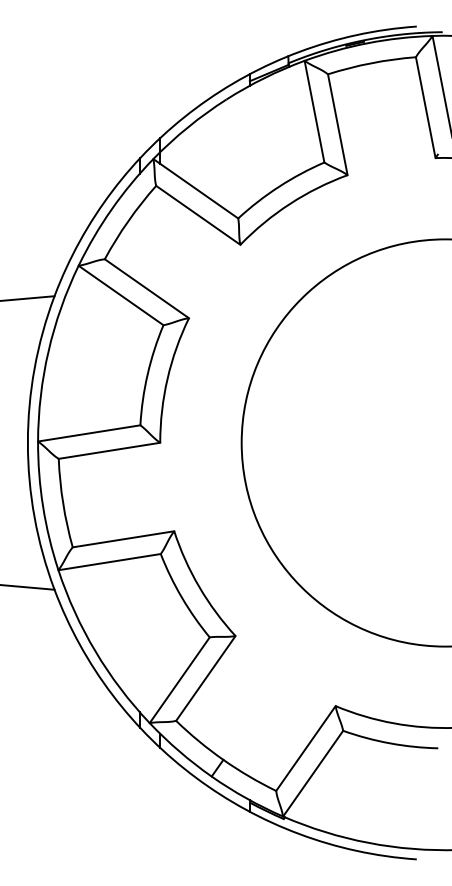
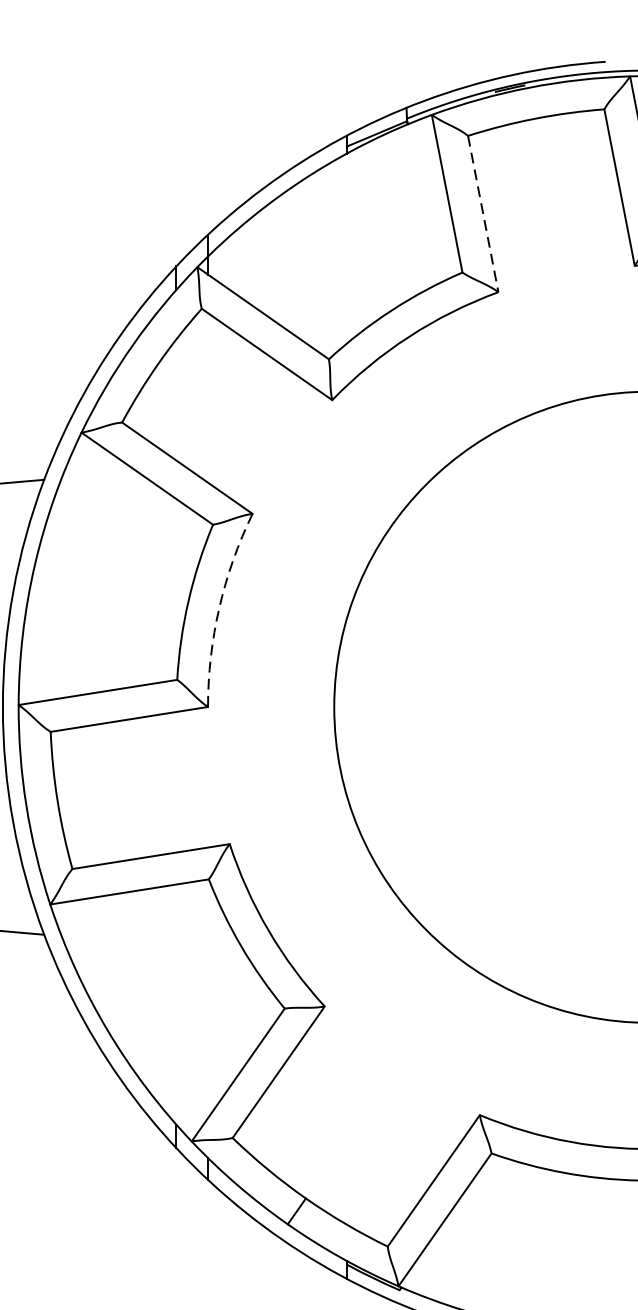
line: (337, 125) -> (482, 215), solid -> dashed
arc: (167, 378) -> (219, 607), solid -> dashed

